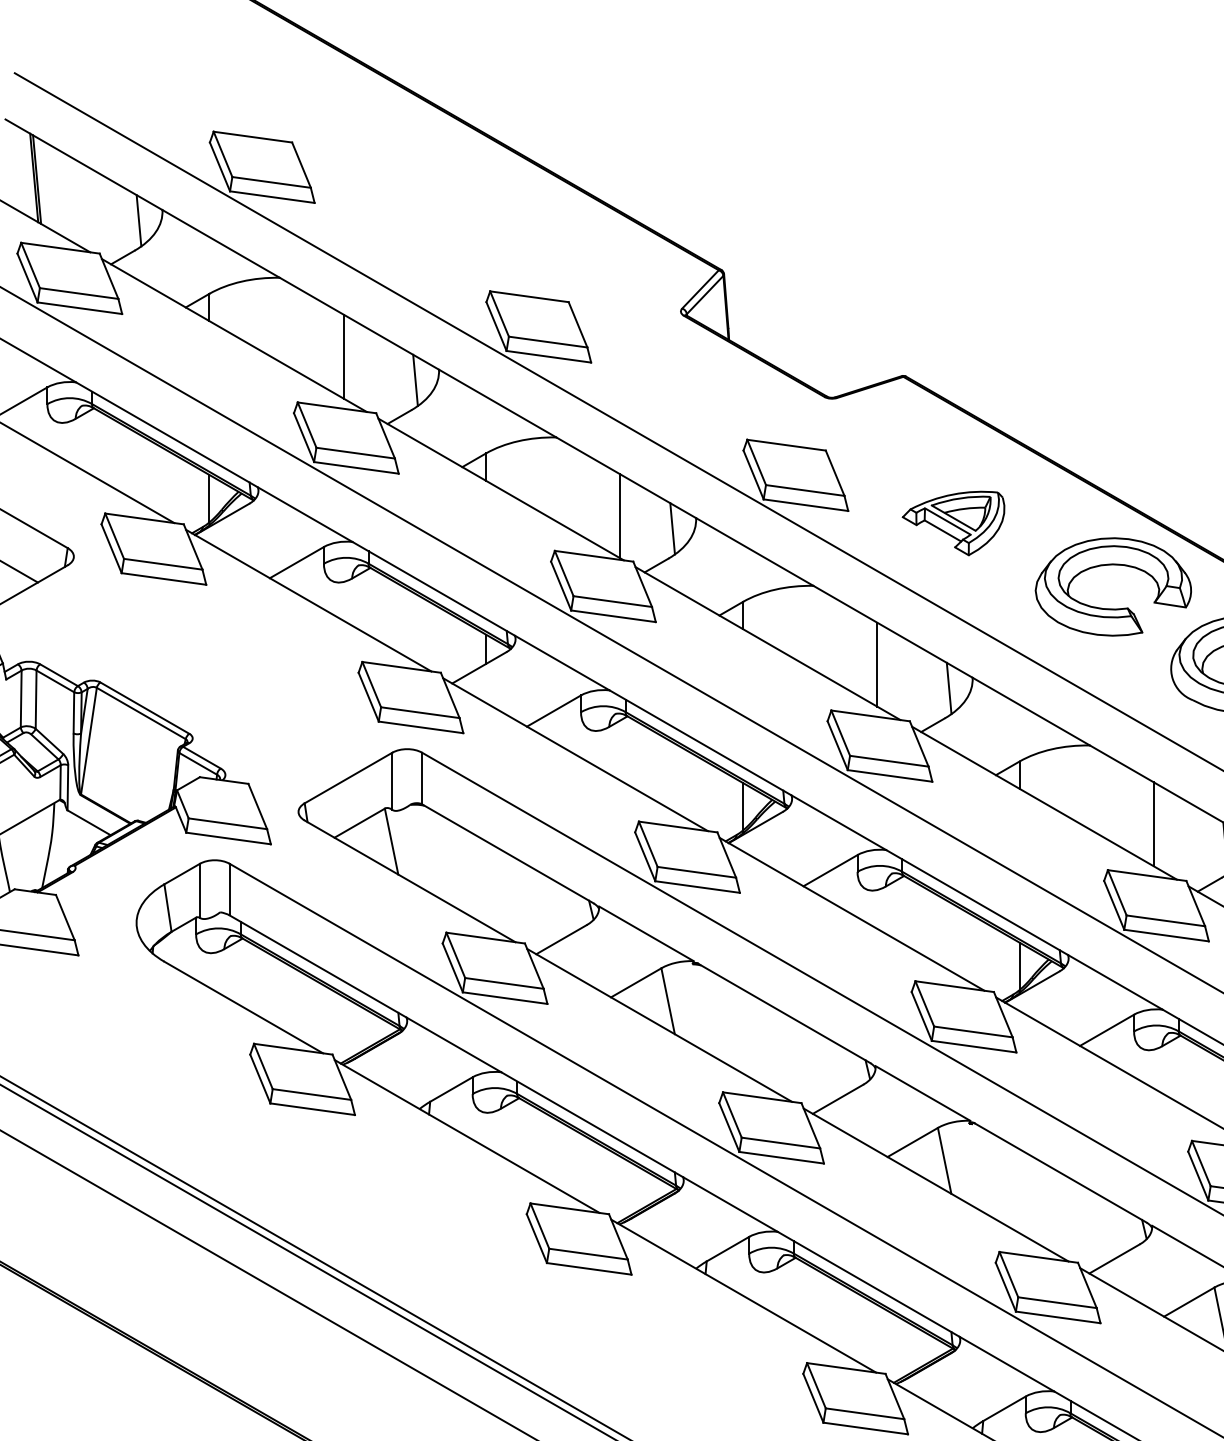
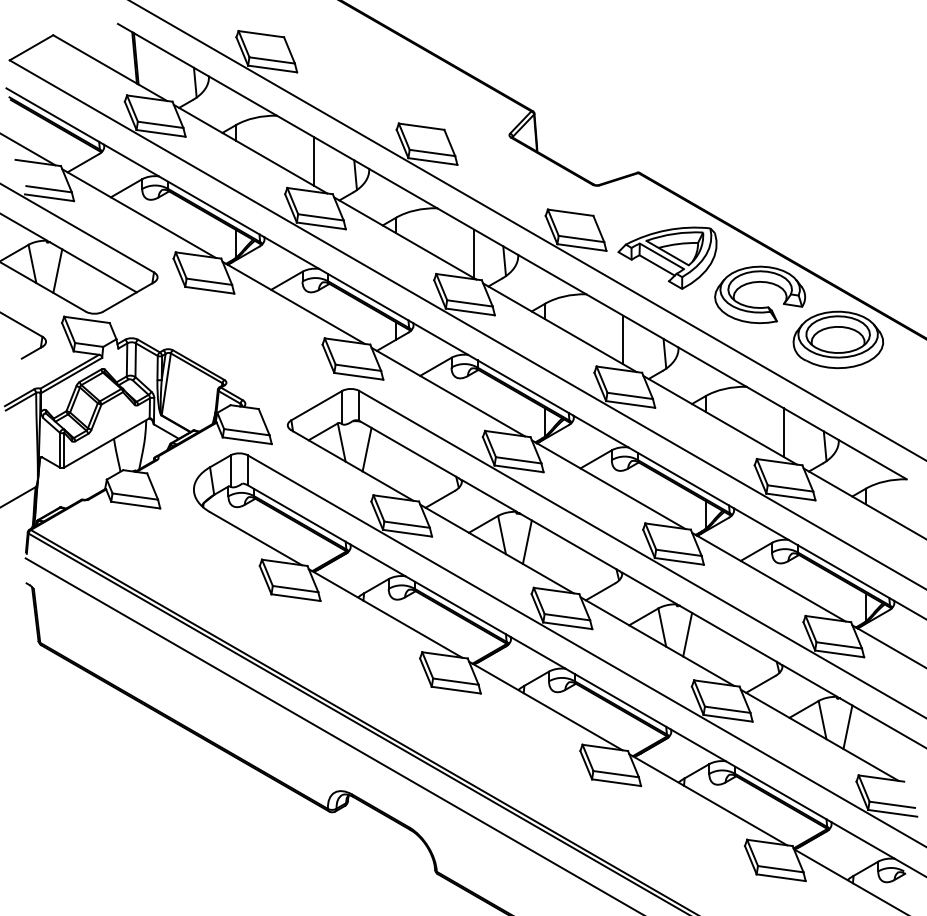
part: (953, 522) -> (667, 257), size x1.67
line: (434, 853) -> (366, 449), added
line: (710, 1012) -> (526, 541), added
line: (988, 1172) -> (687, 634), added

